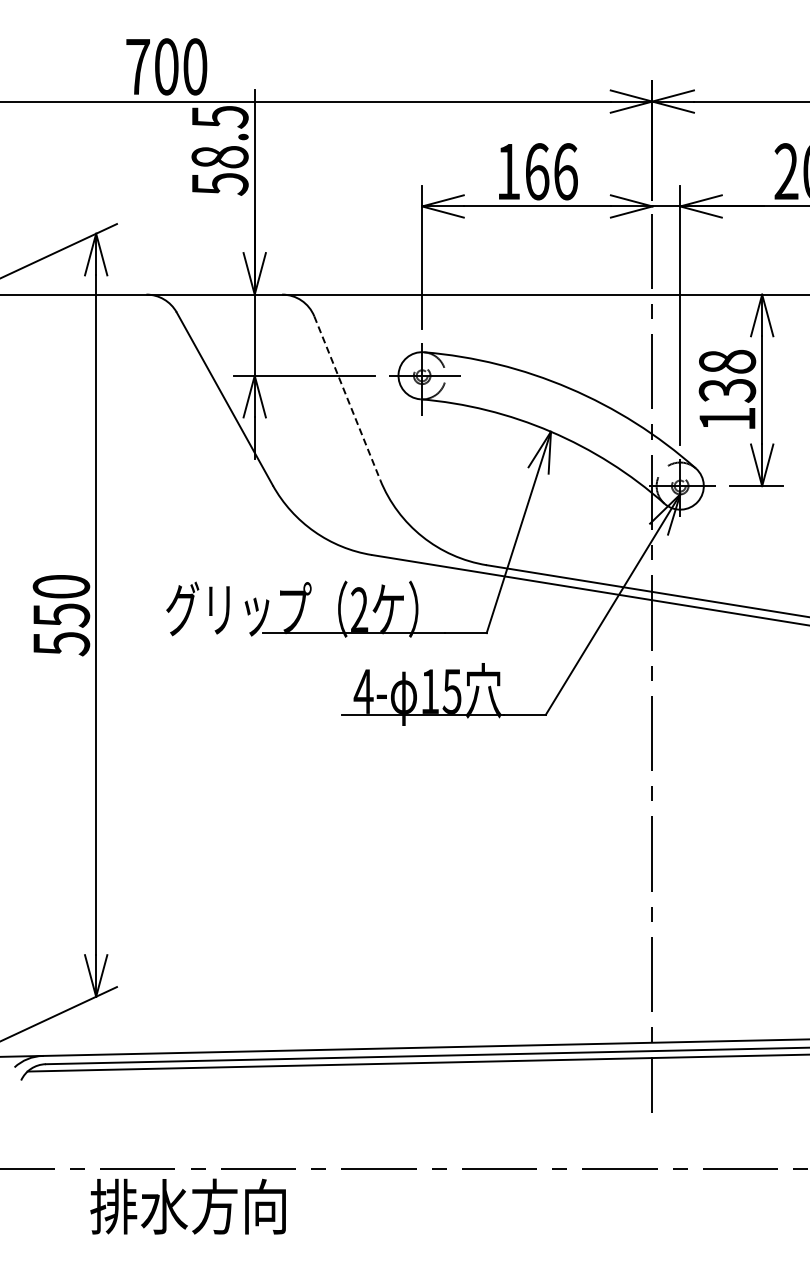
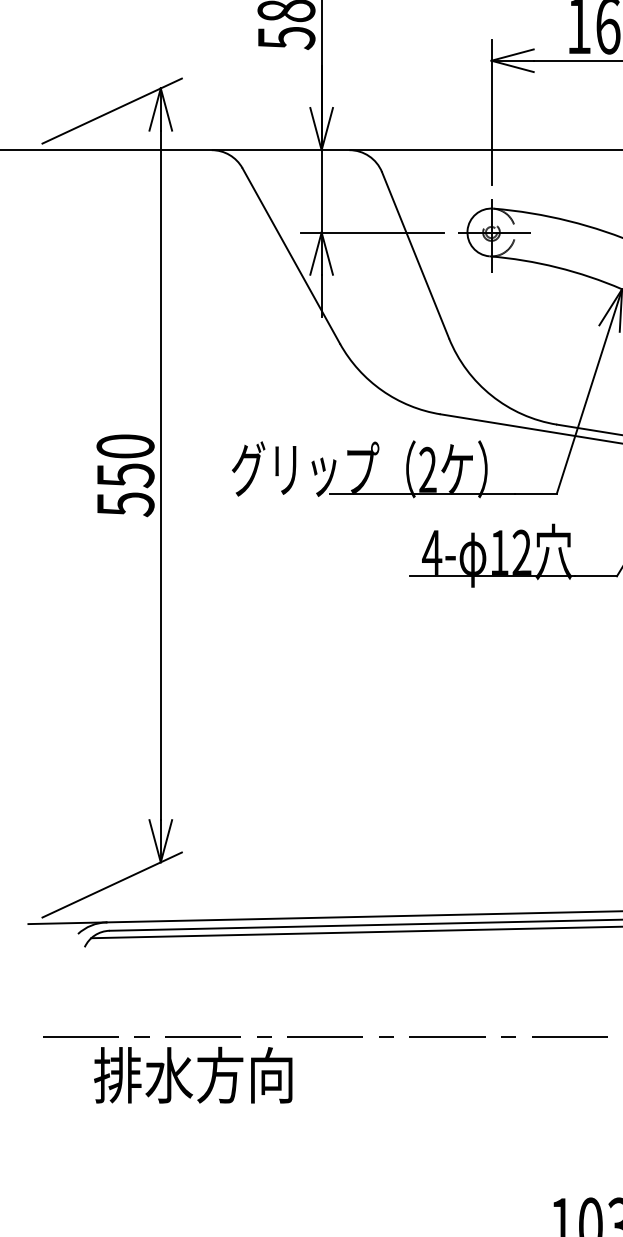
line: (347, 398) -> (415, 255), dashed -> solid
text: (451, 690) -> (521, 551), 15 -> 12
text: (187, 1206) -> (192, 1075), moved

